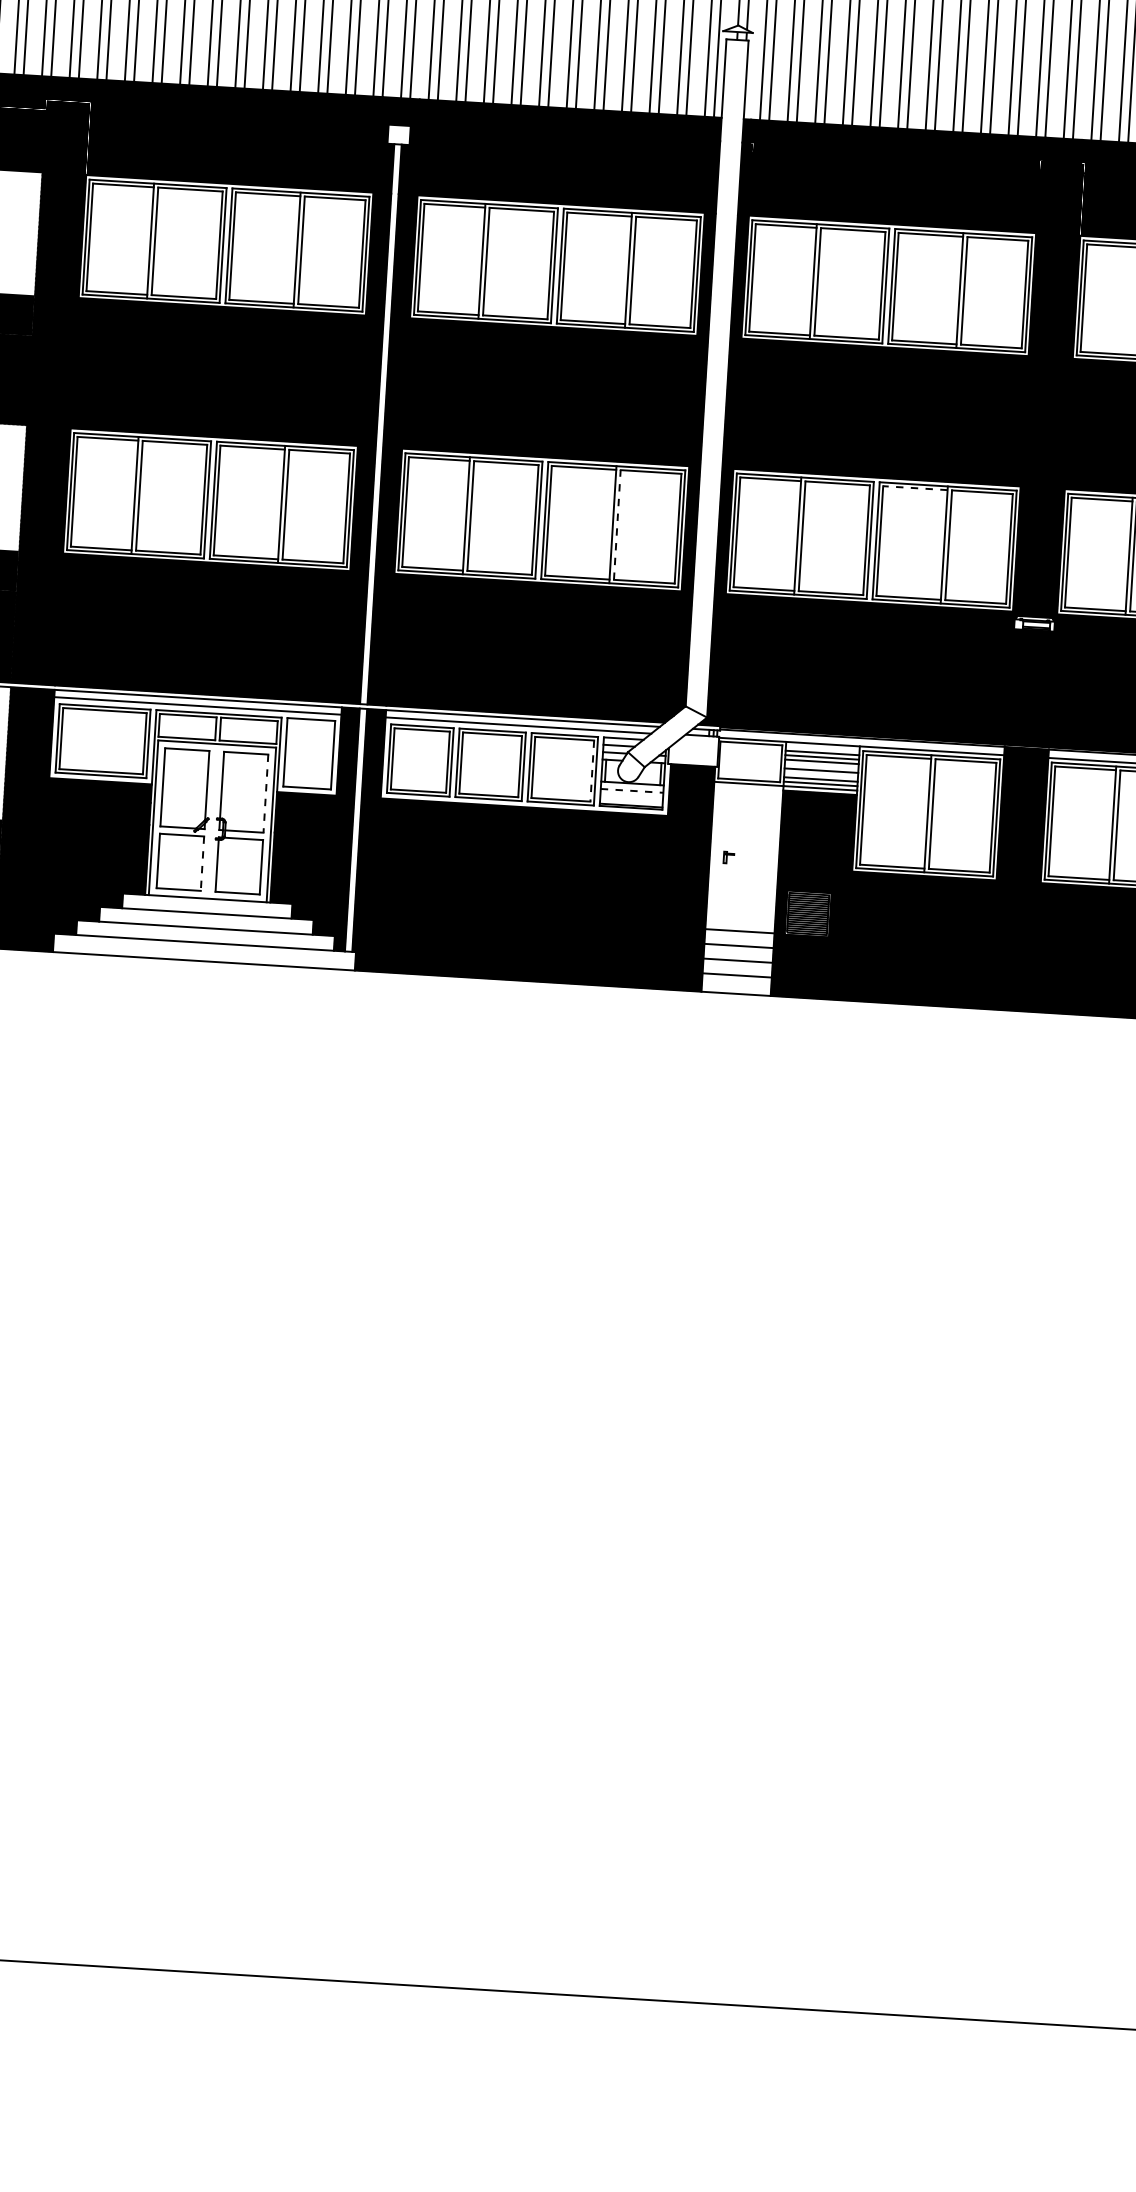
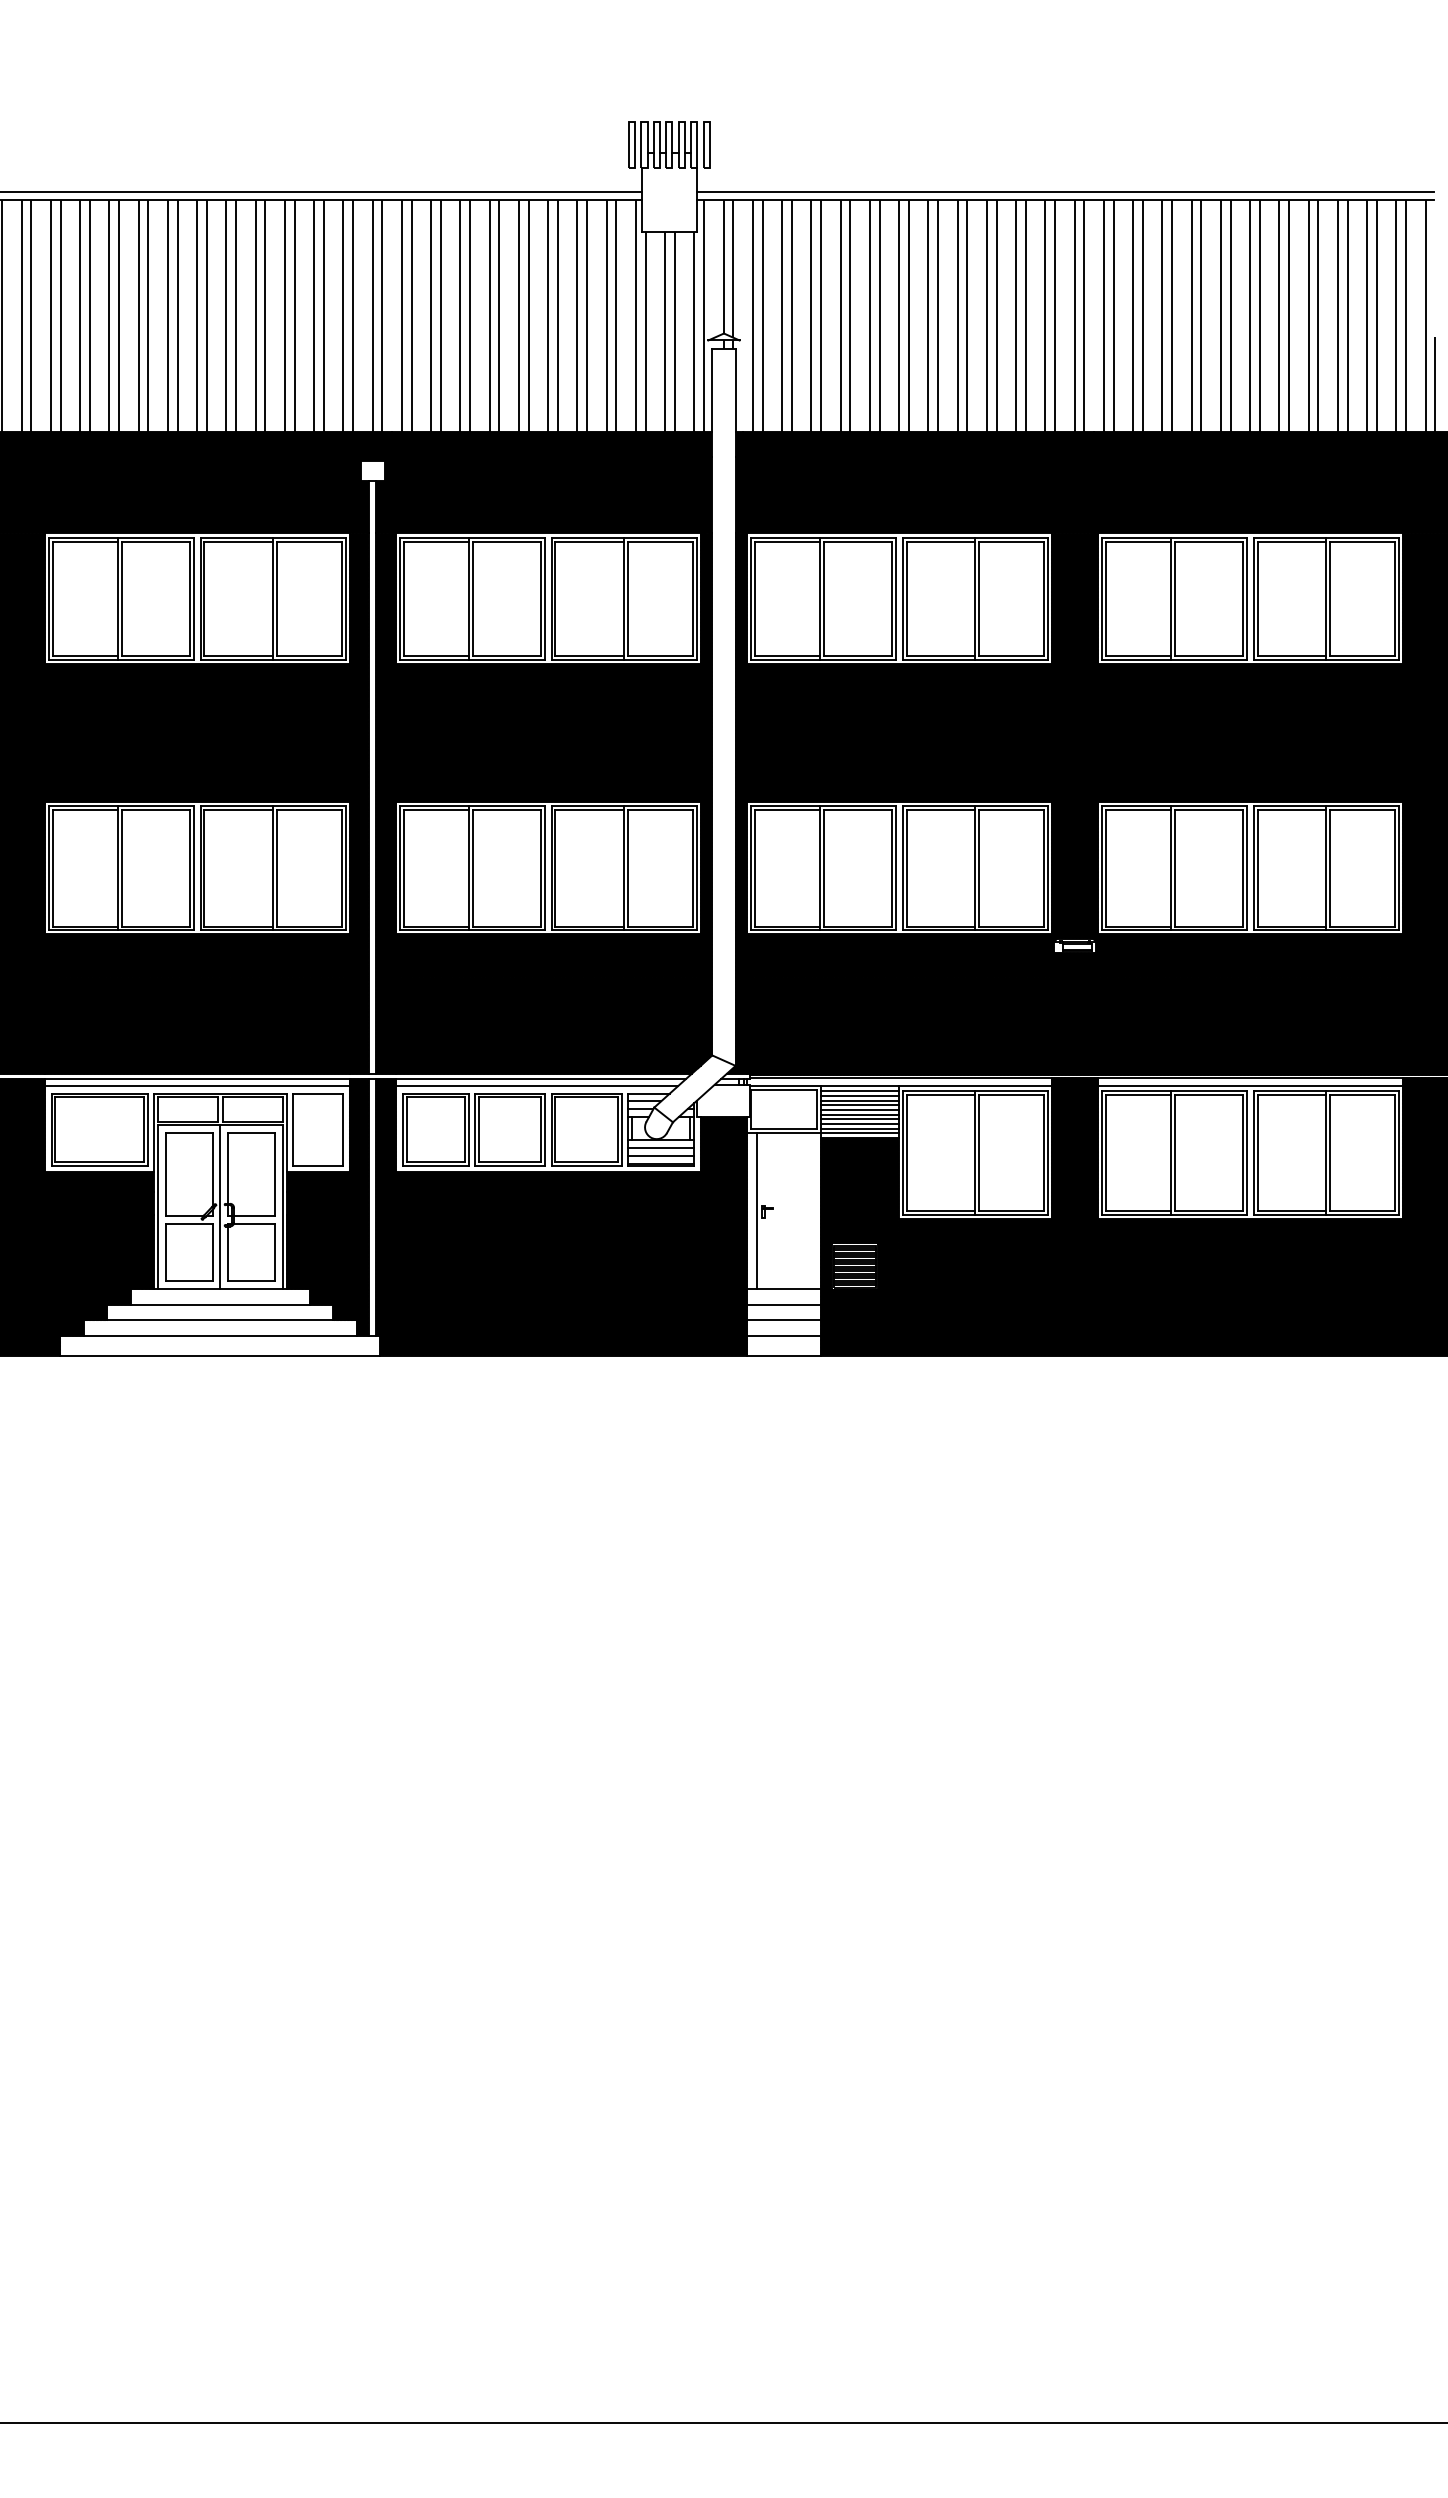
line: (915, 488) -> (940, 810), dashed -> solid
line: (617, 524) -> (628, 867), dashed -> solid
line: (822, 748) -> (859, 1091), added
line: (821, 765) -> (859, 1109), added
line: (591, 771) -> (617, 1130), dashed -> solid
line: (820, 775) -> (859, 1119), added
line: (632, 791) -> (661, 1148), dashed -> solid
line: (265, 794) -> (274, 1175), dashed -> solid
line: (631, 797) -> (661, 1155), added
line: (212, 821) -> (220, 1207), added
line: (718, 856) -> (756, 1211), added
line: (202, 863) -> (212, 1252), dashed -> solid

